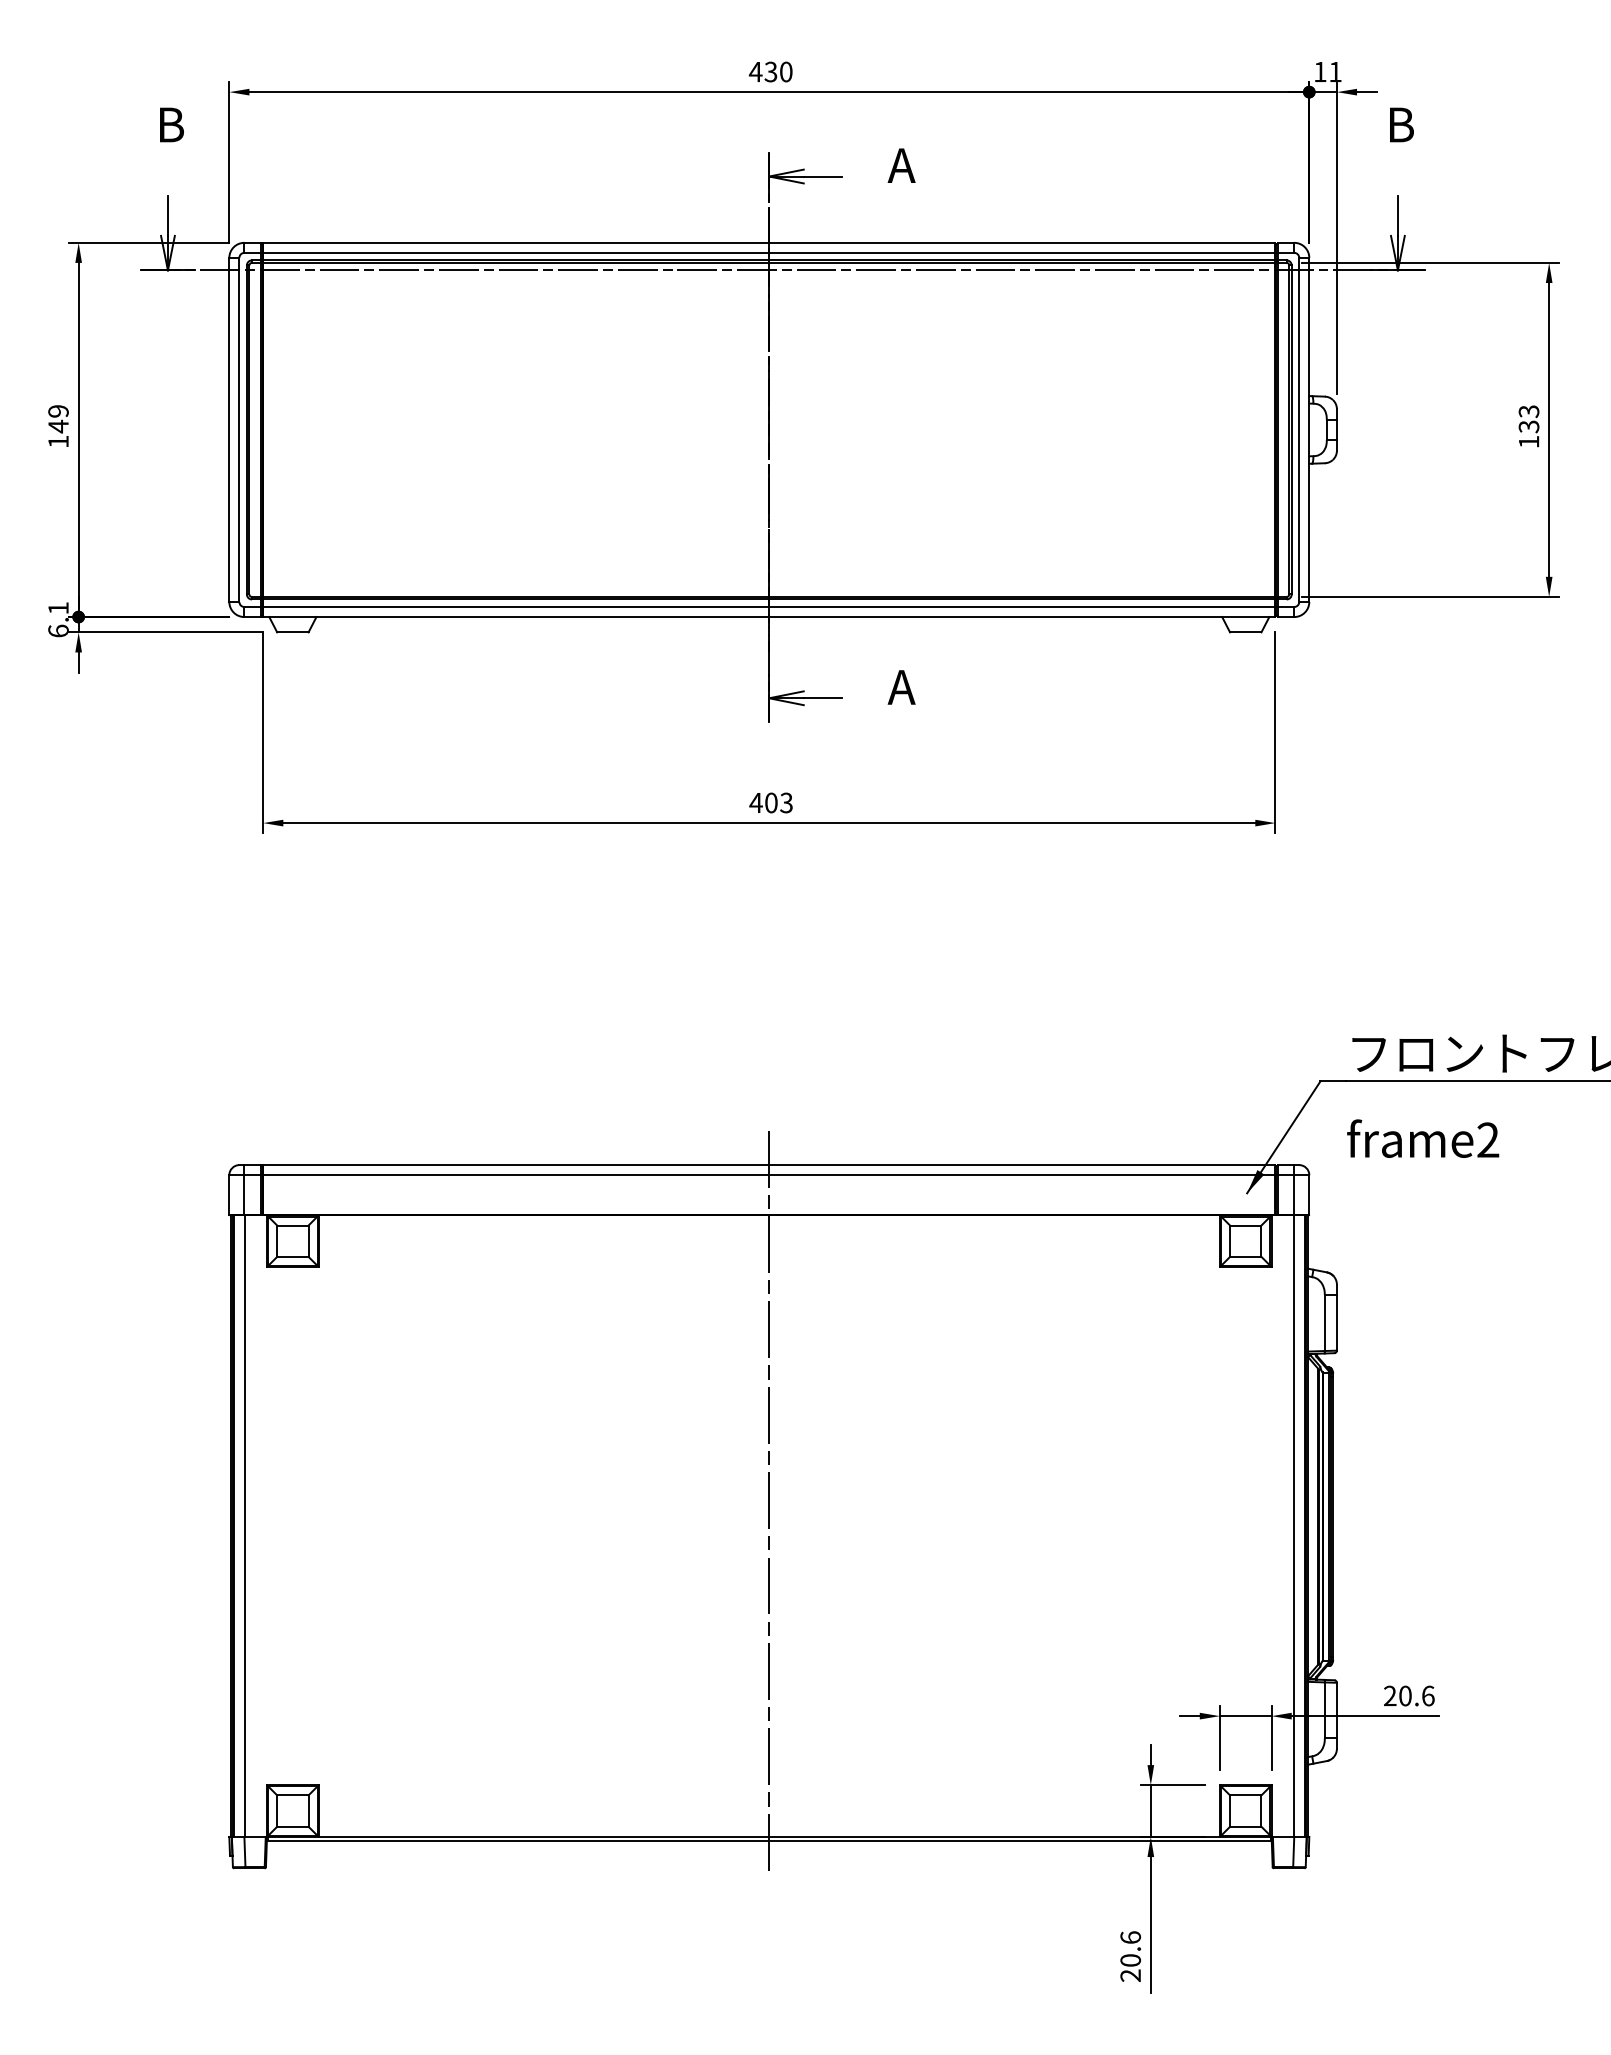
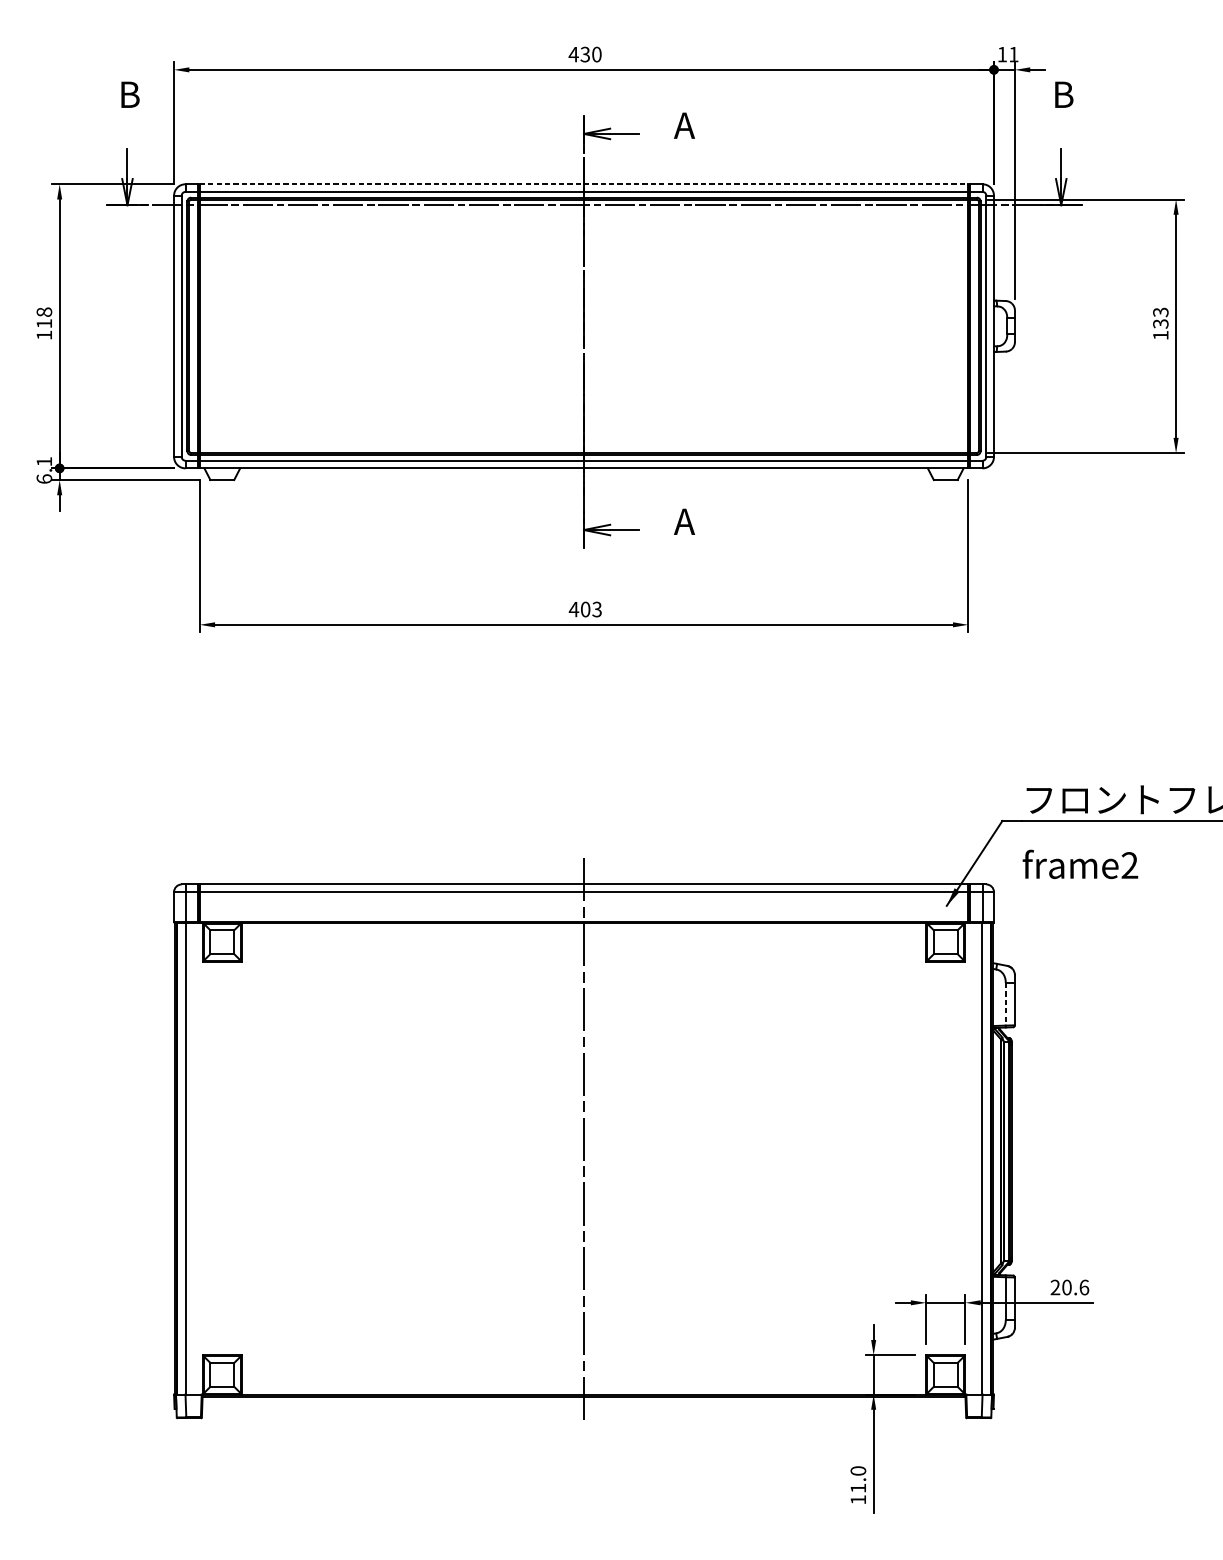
line: (769, 242) -> (584, 184), solid -> dashed
text: (58, 419) -> (44, 318), 149 -> 118
line: (1324, 1323) -> (1005, 1004), solid -> dashed
text: (1130, 1956) -> (858, 1485), 20.6 -> 11.0

